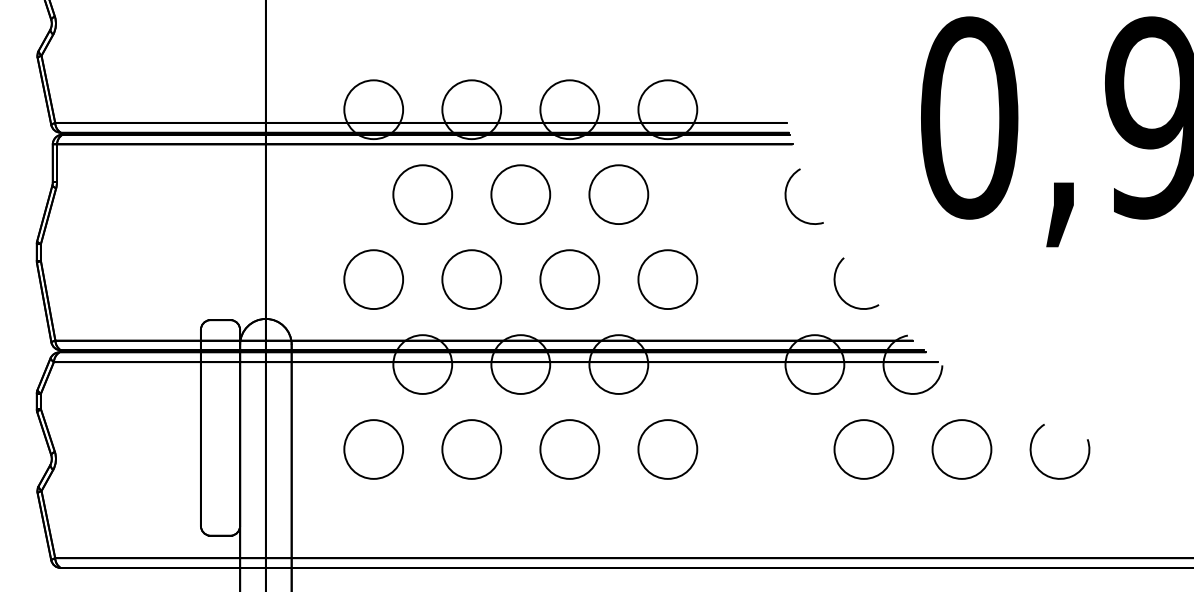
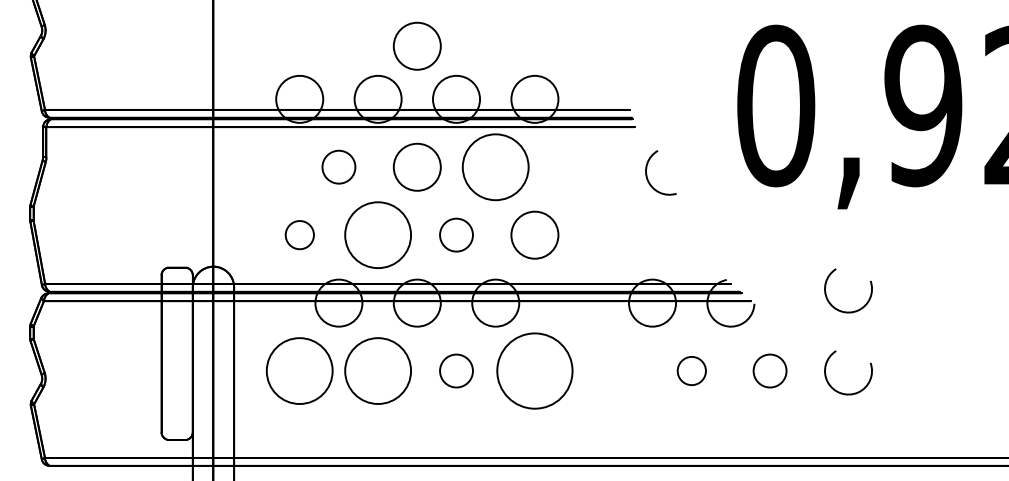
circle: (519, 42) -> (416, 45), added
circle: (422, 193) -> (338, 166), size x0.7
circle: (618, 193) -> (495, 166), size x1.4
arc: (787, 198) -> (647, 174), moved
circle: (373, 278) -> (299, 234), size x0.6
circle: (470, 278) -> (377, 234), size x1.4
circle: (569, 278) -> (456, 234), size x0.7
arc: (838, 291) -> (671, 244), removed
arc: (1052, 373) -> (842, 310), added
circle: (373, 448) -> (299, 370), size x1.4
circle: (470, 448) -> (377, 370), size x1.4
circle: (569, 448) -> (456, 370), size x0.7
circle: (667, 448) -> (534, 370), size x1.6
circle: (863, 448) -> (691, 370), size x0.6
circle: (961, 448) -> (769, 370), size x0.7

